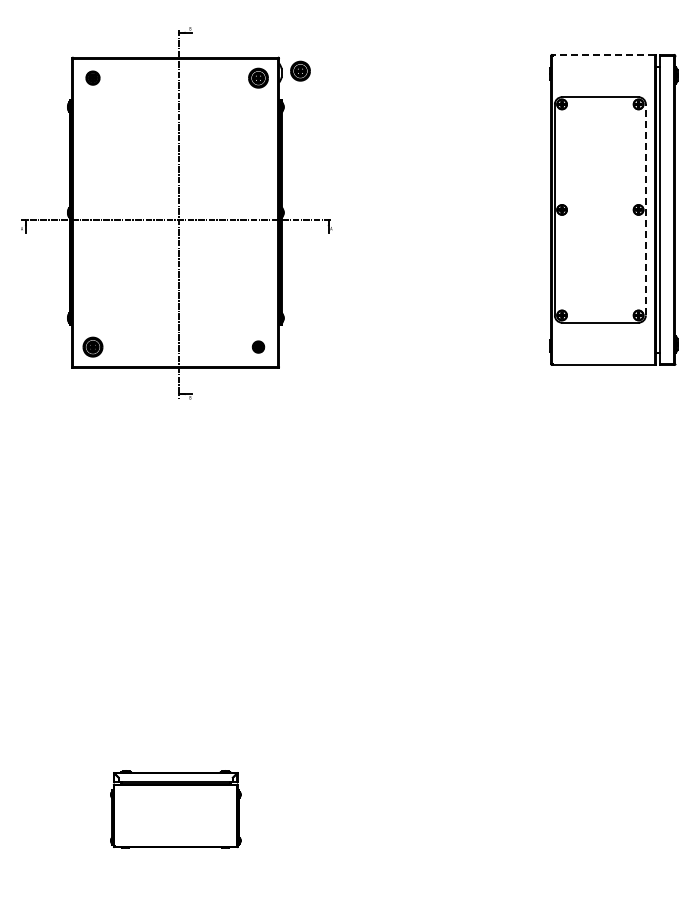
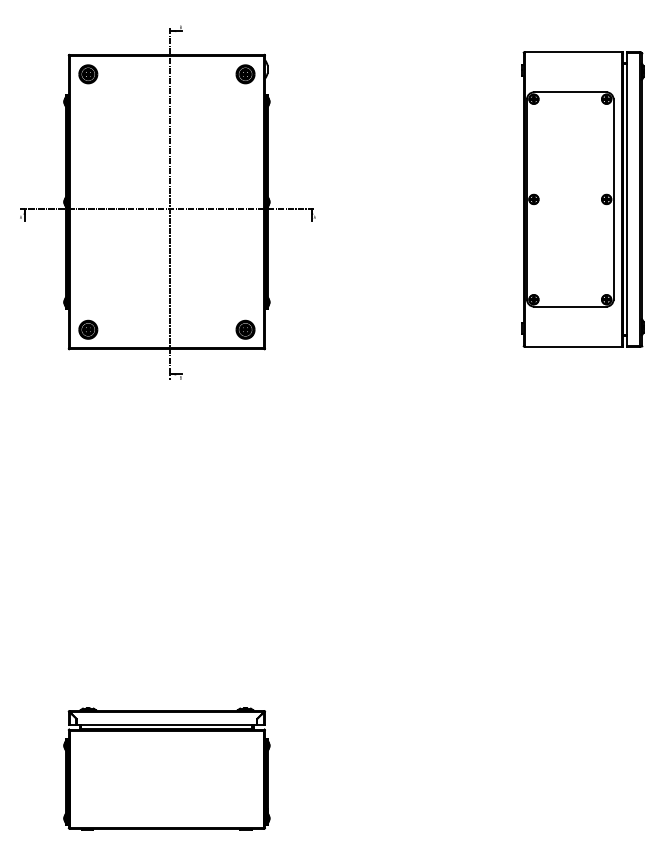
line: (603, 54) -> (573, 51), dashed -> solid
part: (300, 70) -> (285, 67), removed
part: (92, 77) -> (87, 73), size x1.43
line: (645, 209) -> (613, 199), dashed -> solid
part: (258, 346) -> (245, 329), size x1.67
part: (175, 809) -> (166, 769), size x1.67

